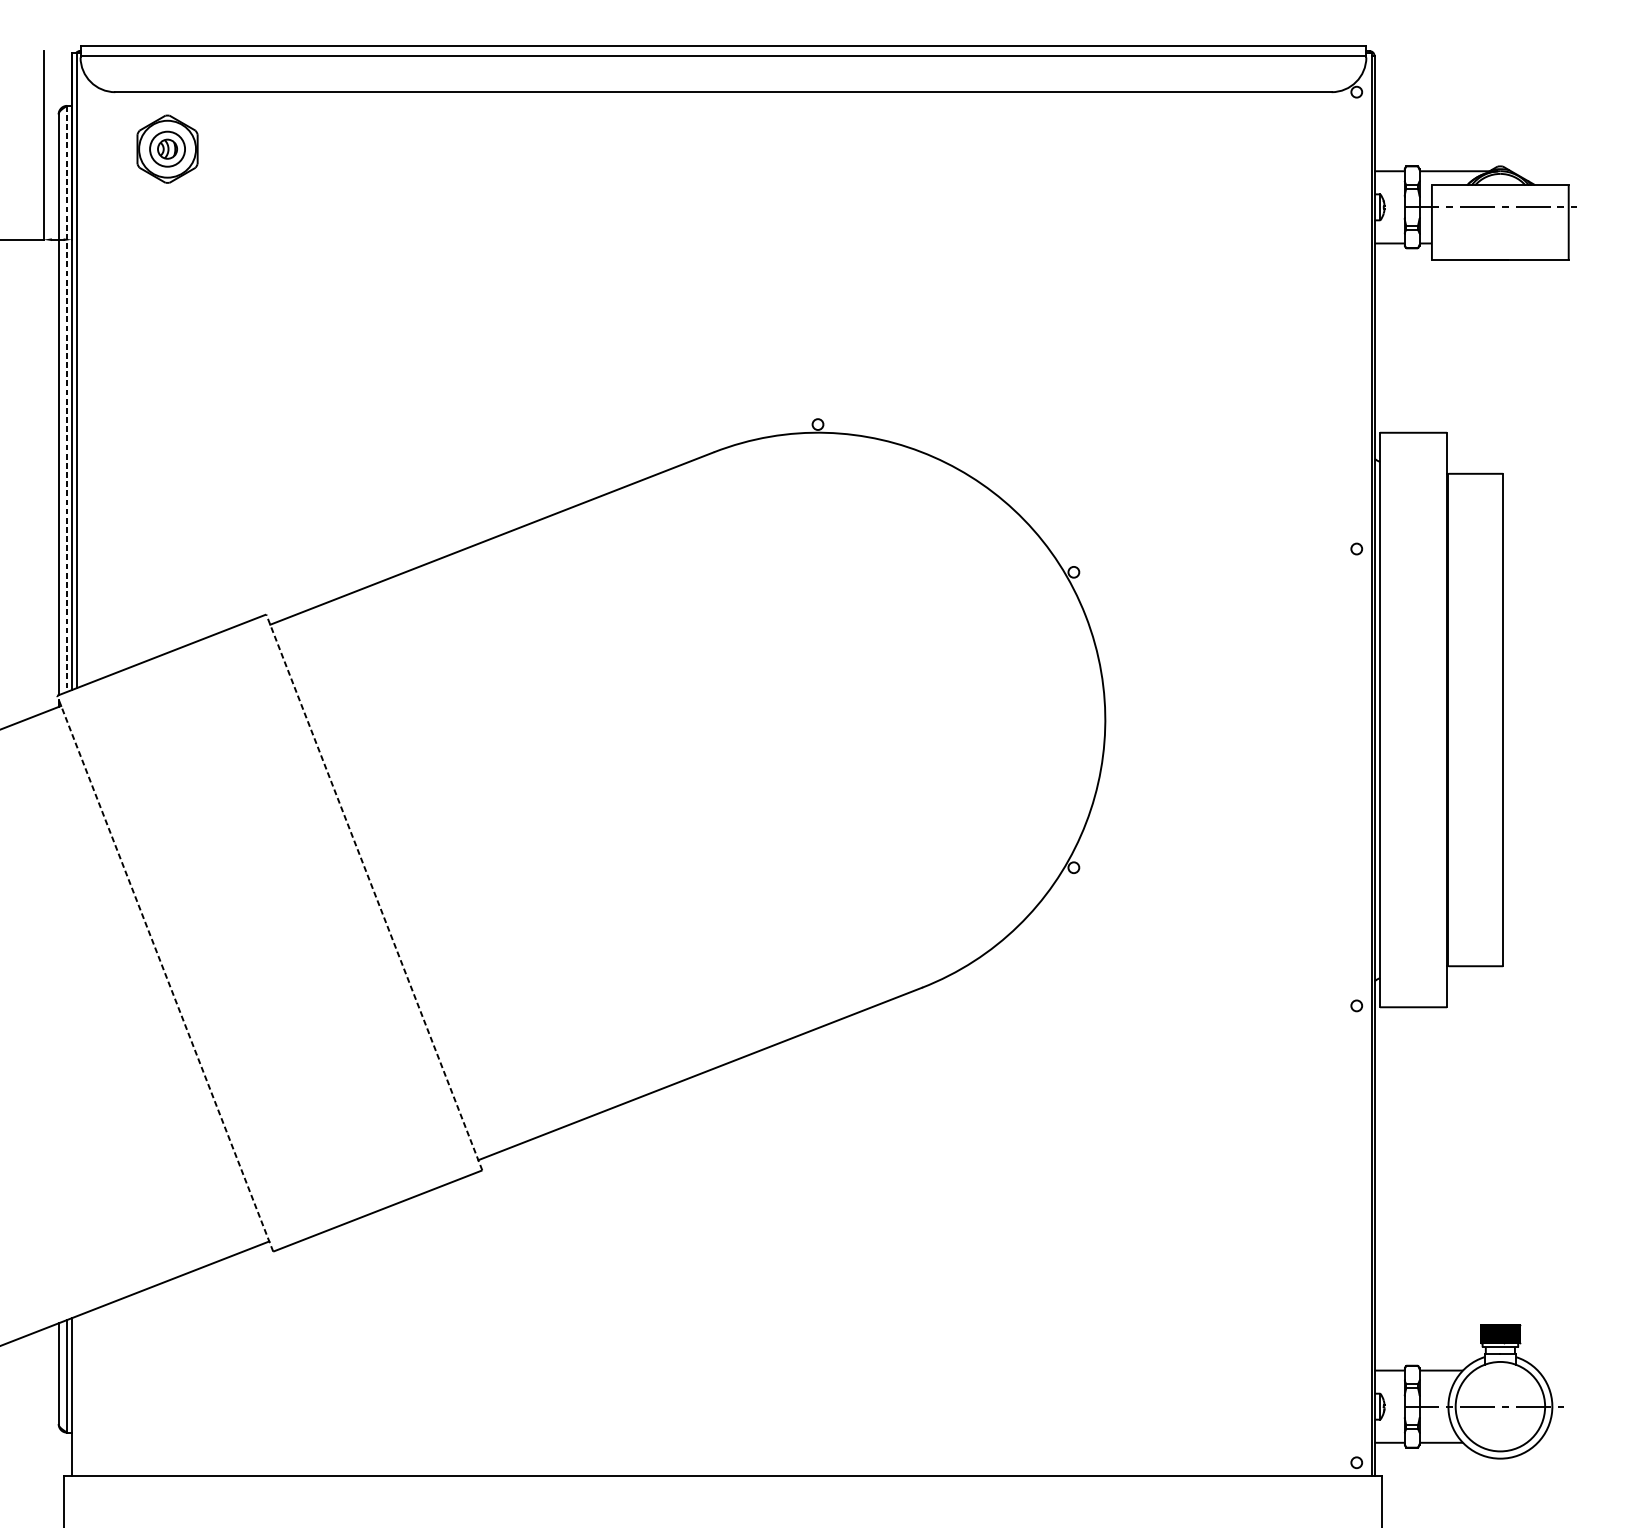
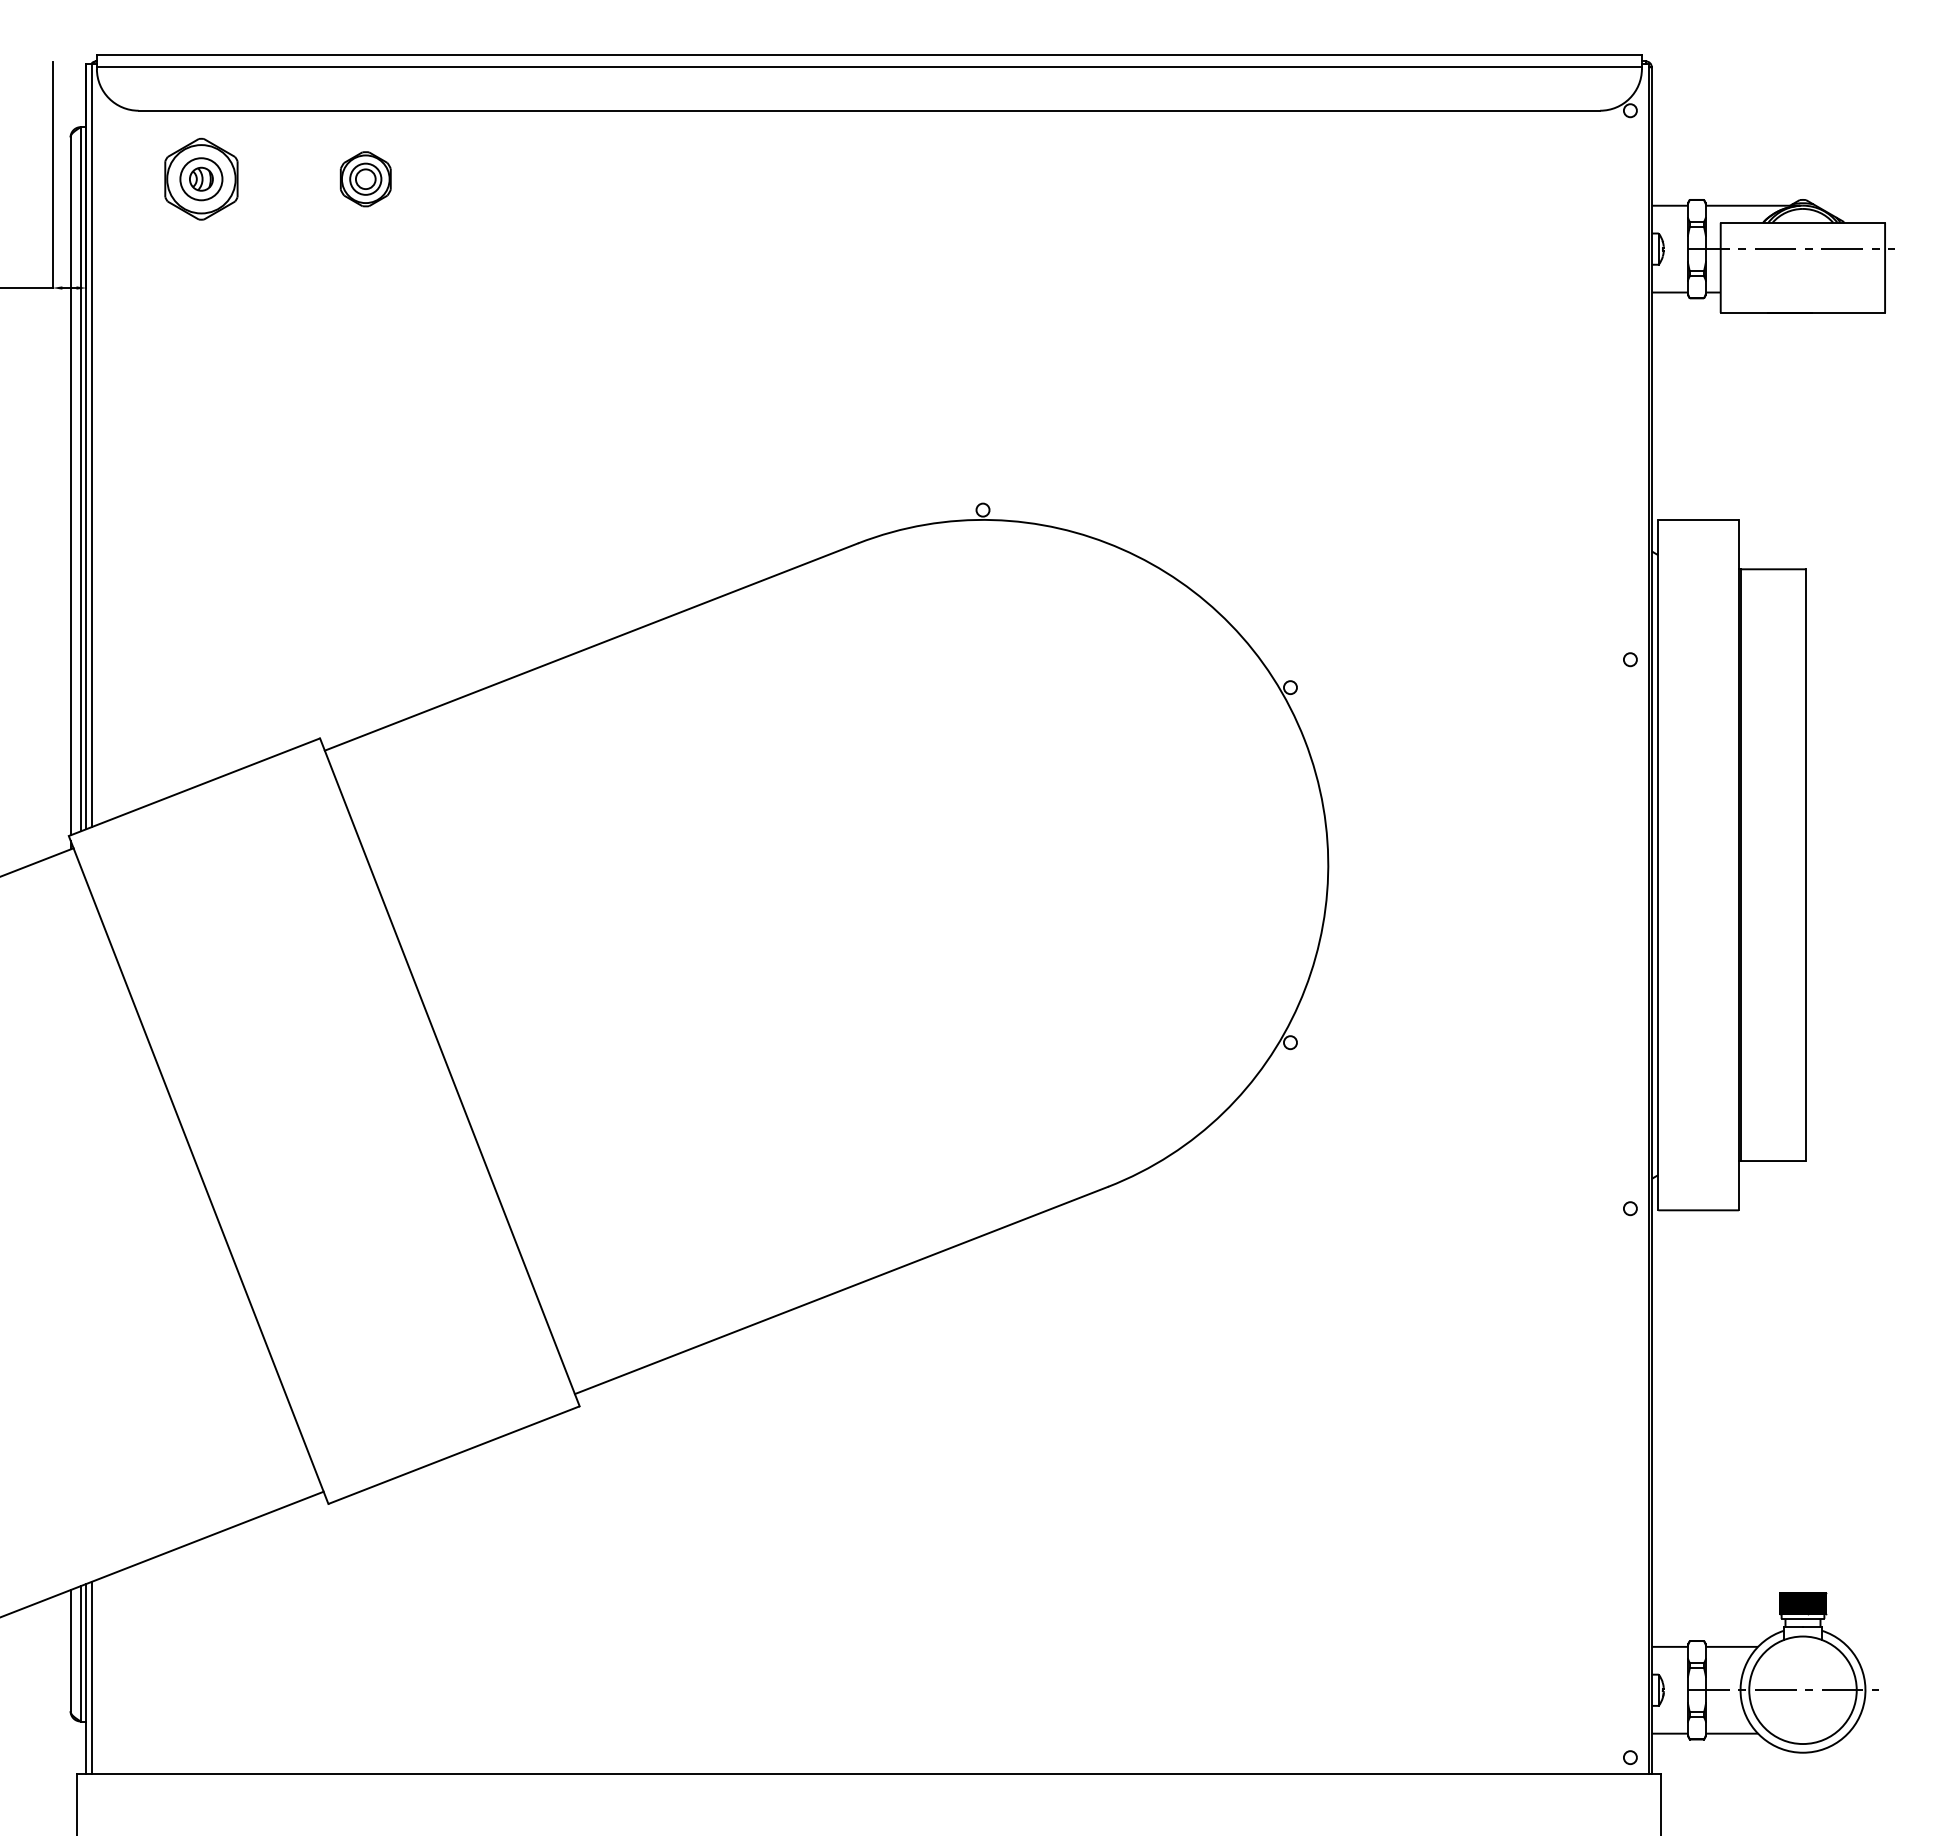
part: (304, 149) -> (365, 179), added
line: (66, 399) -> (80, 479), dashed -> solid
line: (374, 891) -> (449, 1071), dashed -> solid
line: (165, 973) -> (198, 1169), dashed -> solid
line: (76, 1396) -> (92, 1677), added

